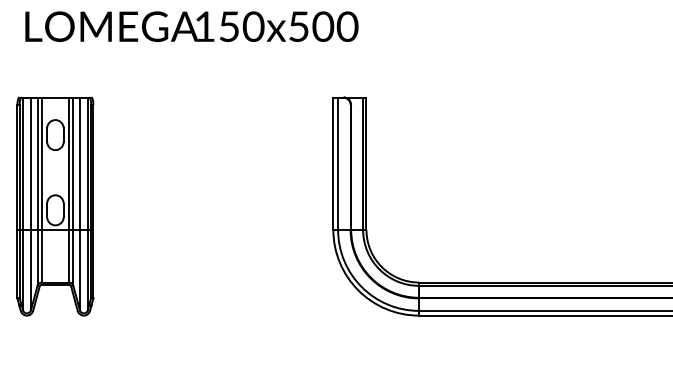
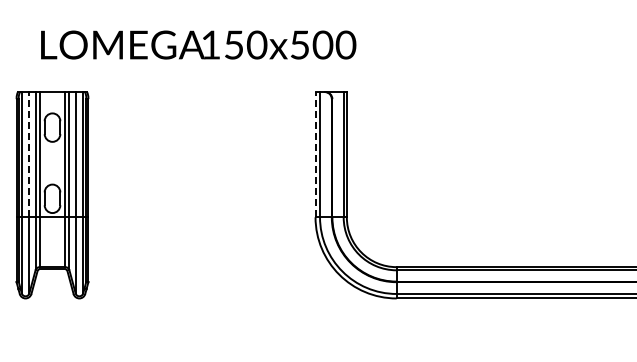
text: (191, 26) -> (198, 44), moved
line: (31, 163) -> (29, 154), solid -> dashed
line: (333, 163) -> (315, 154), solid -> dashed

